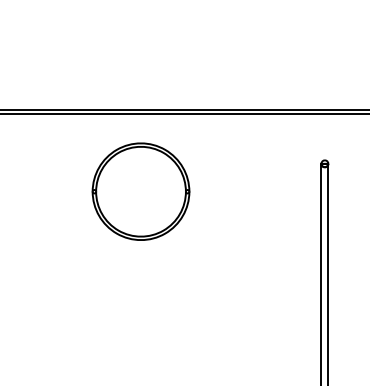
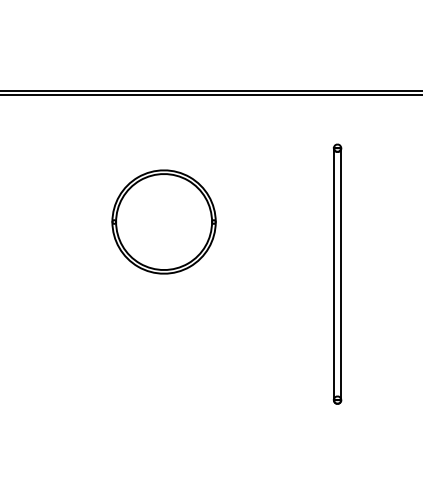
part: (140, 191) -> (163, 221), moved

